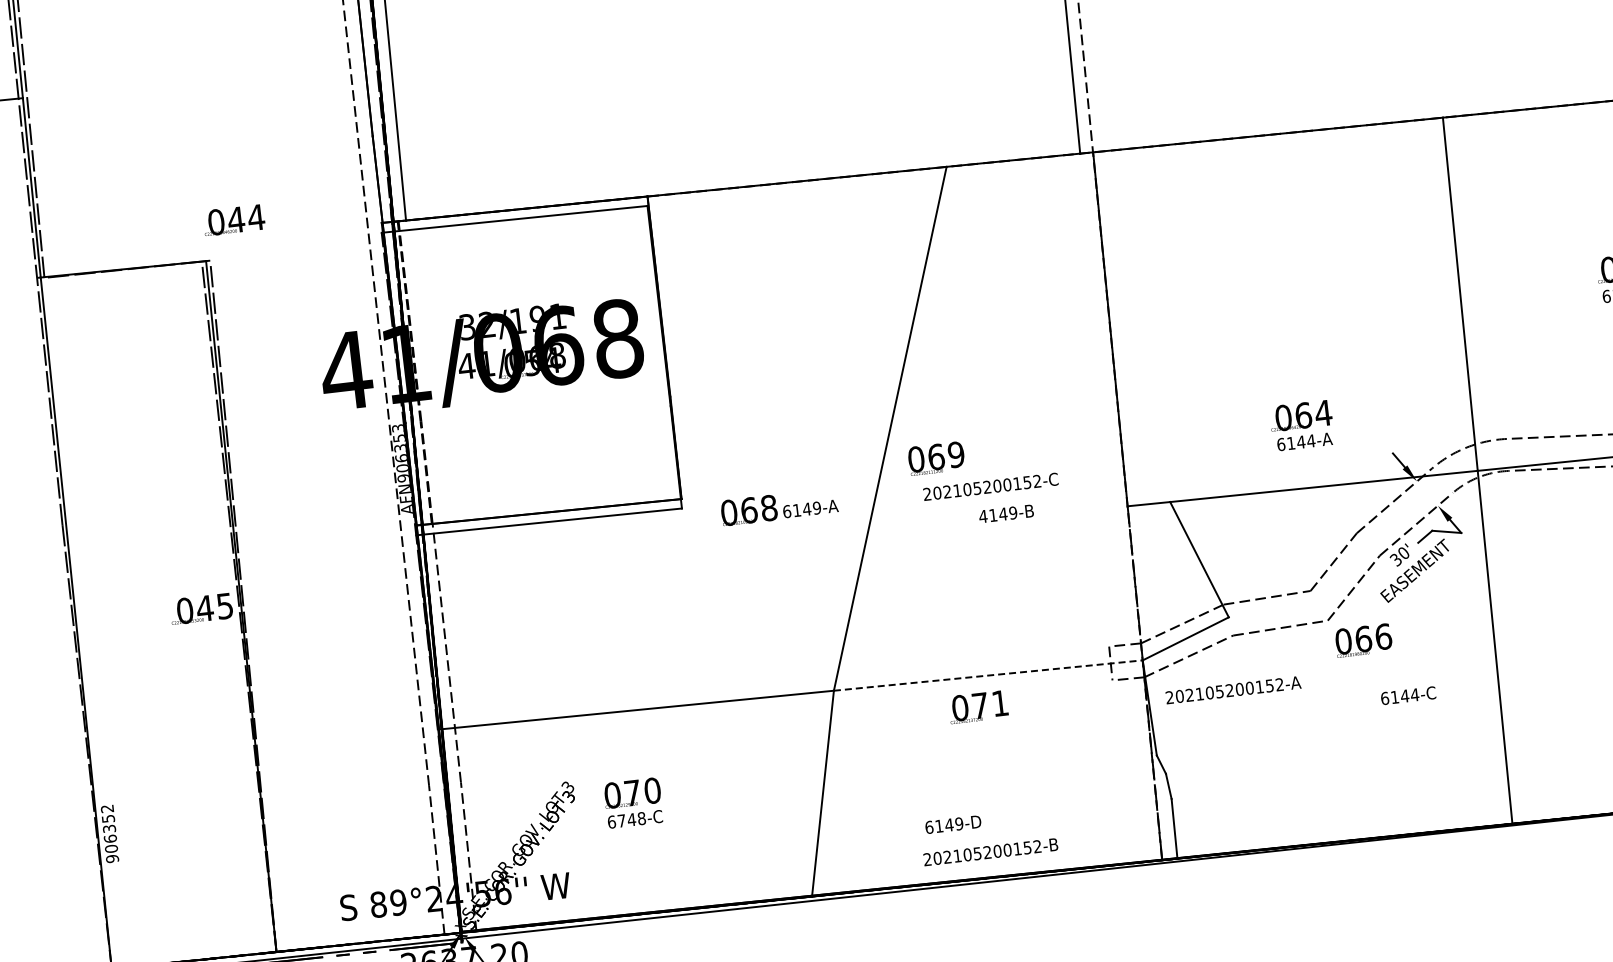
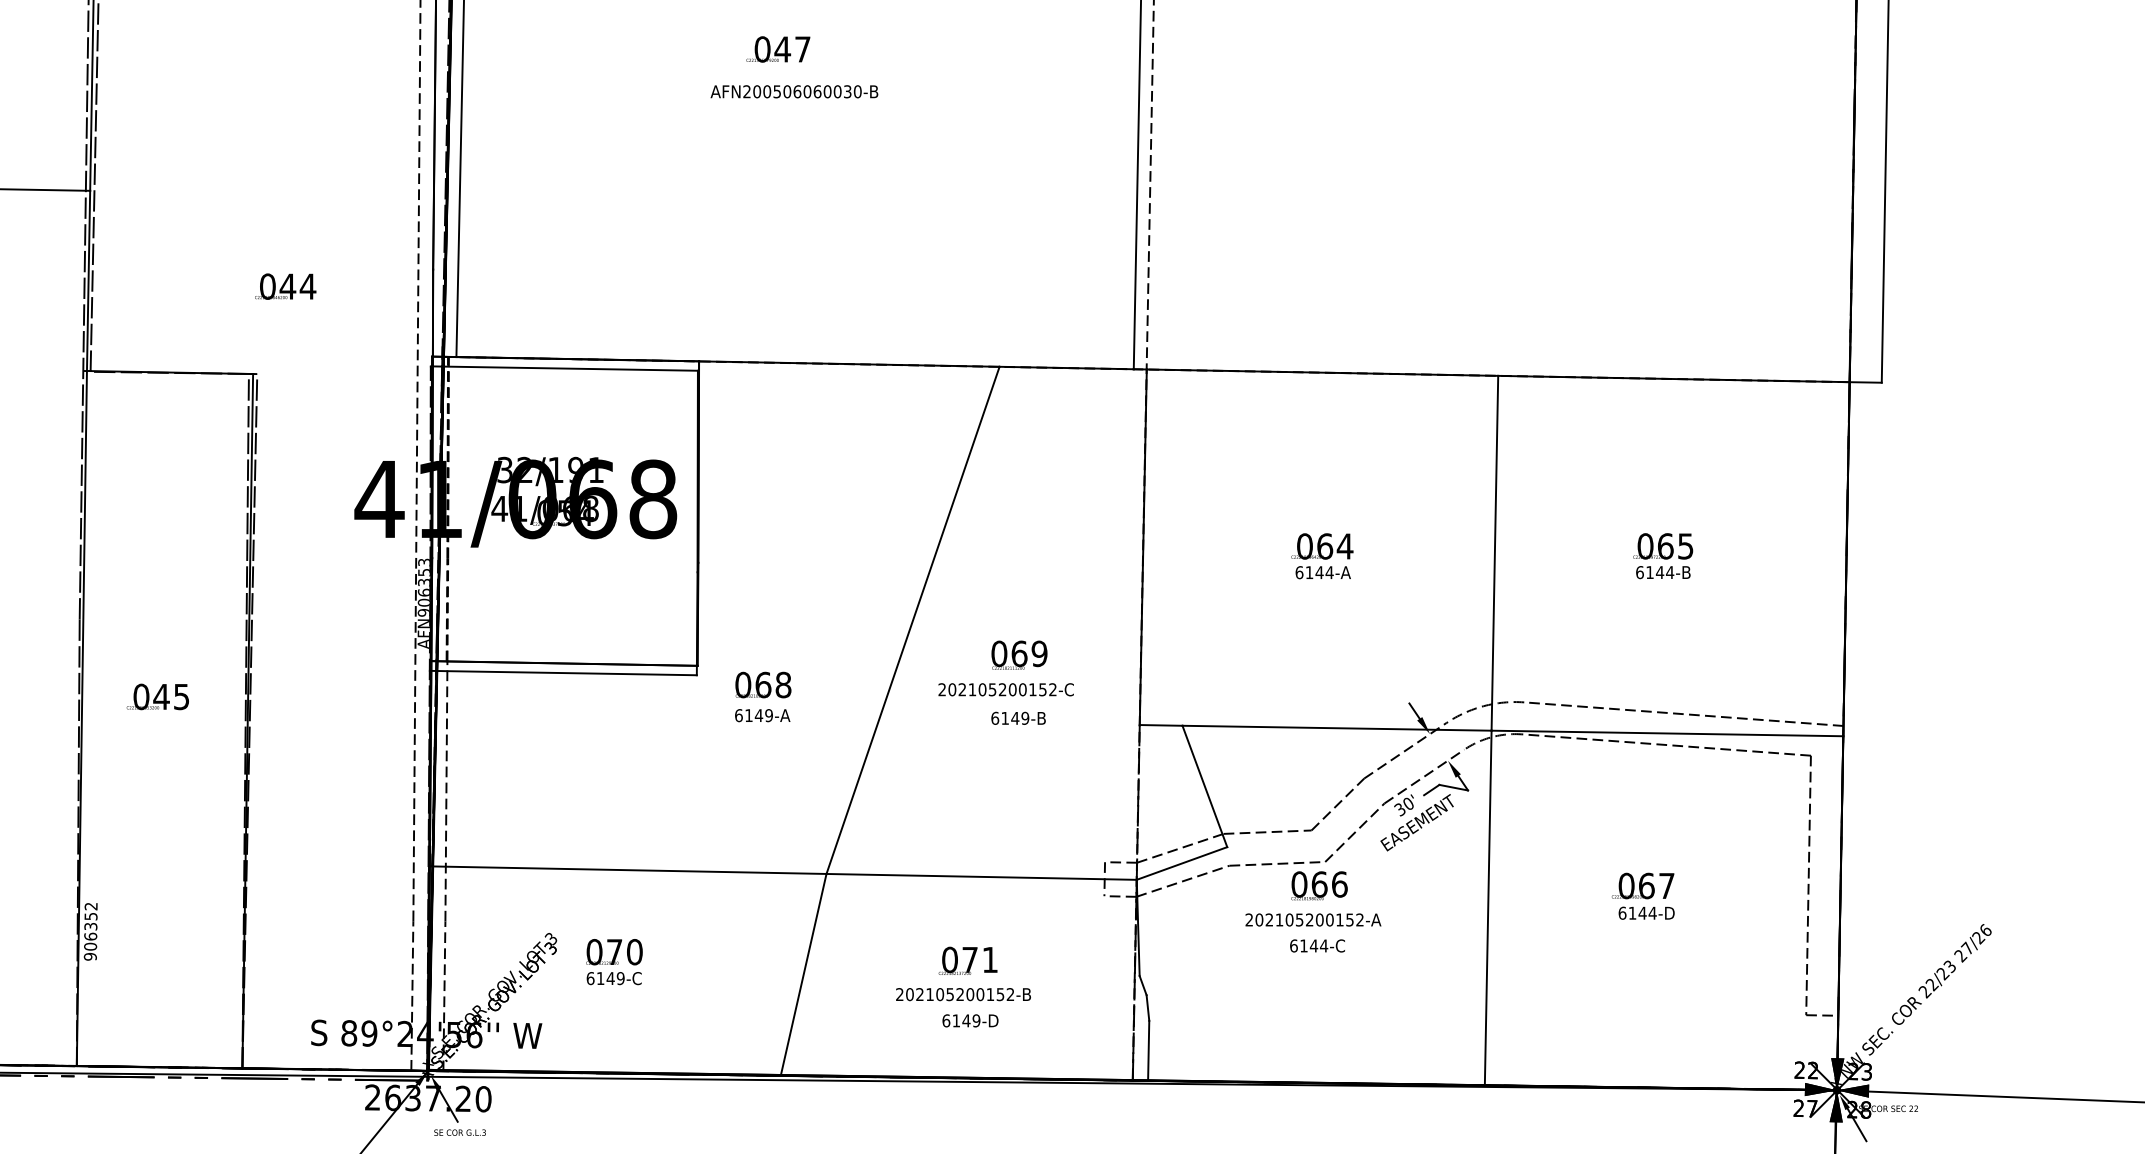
text: (233, 220) -> (285, 286), moved
text: (1302, 425) -> (1322, 556), moved
text: (936, 457) -> (1019, 654), moved
text: (810, 508) -> (762, 715), moved
text: (983, 515) -> (995, 717), 4149-B -> 6149-B
text: (200, 608) -> (157, 696), moved
text: (1363, 640) -> (1319, 885), moved
line: (989, 675) -> (982, 876), dashed -> solid
text: (1233, 689) -> (1313, 919), moved
text: (1408, 695) -> (1317, 945), moved
text: (977, 706) -> (967, 960), moved
text: (631, 819) -> (610, 978), 6748-C -> 6149-C
text: (953, 824) -> (970, 1020), moved
text: (990, 852) -> (963, 994), moved

